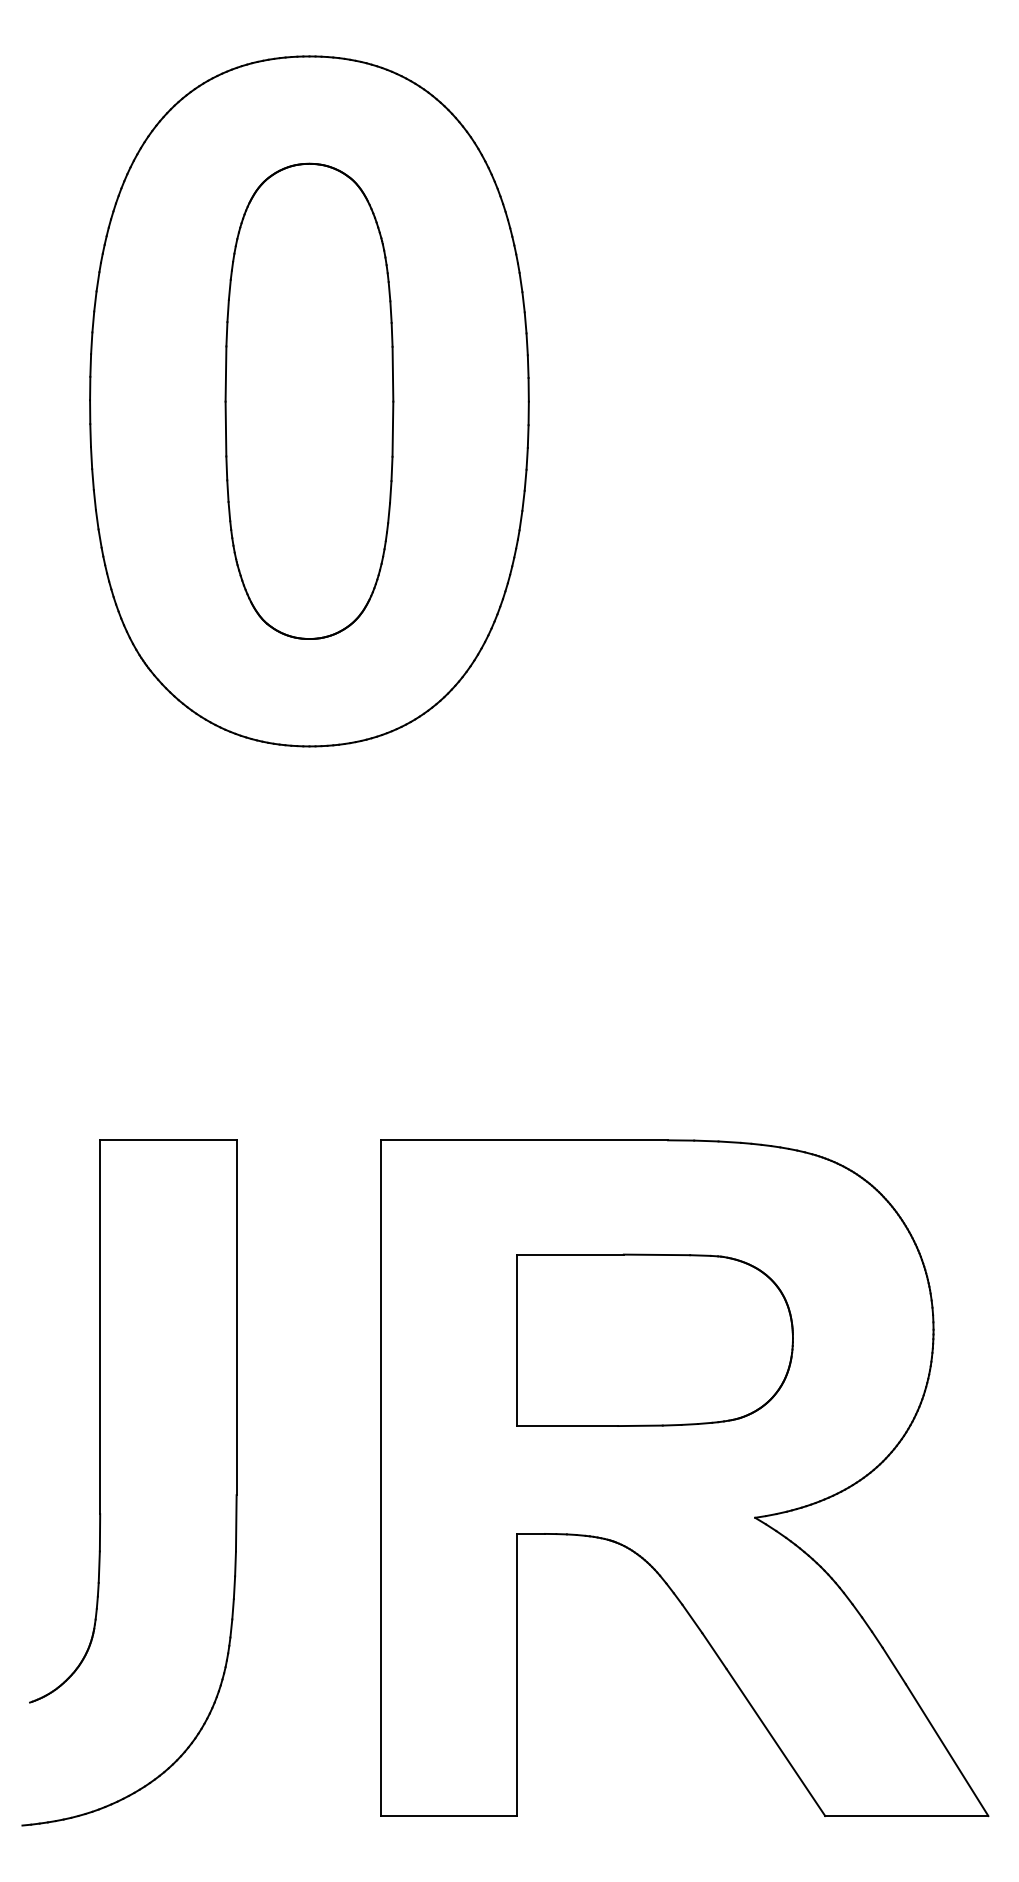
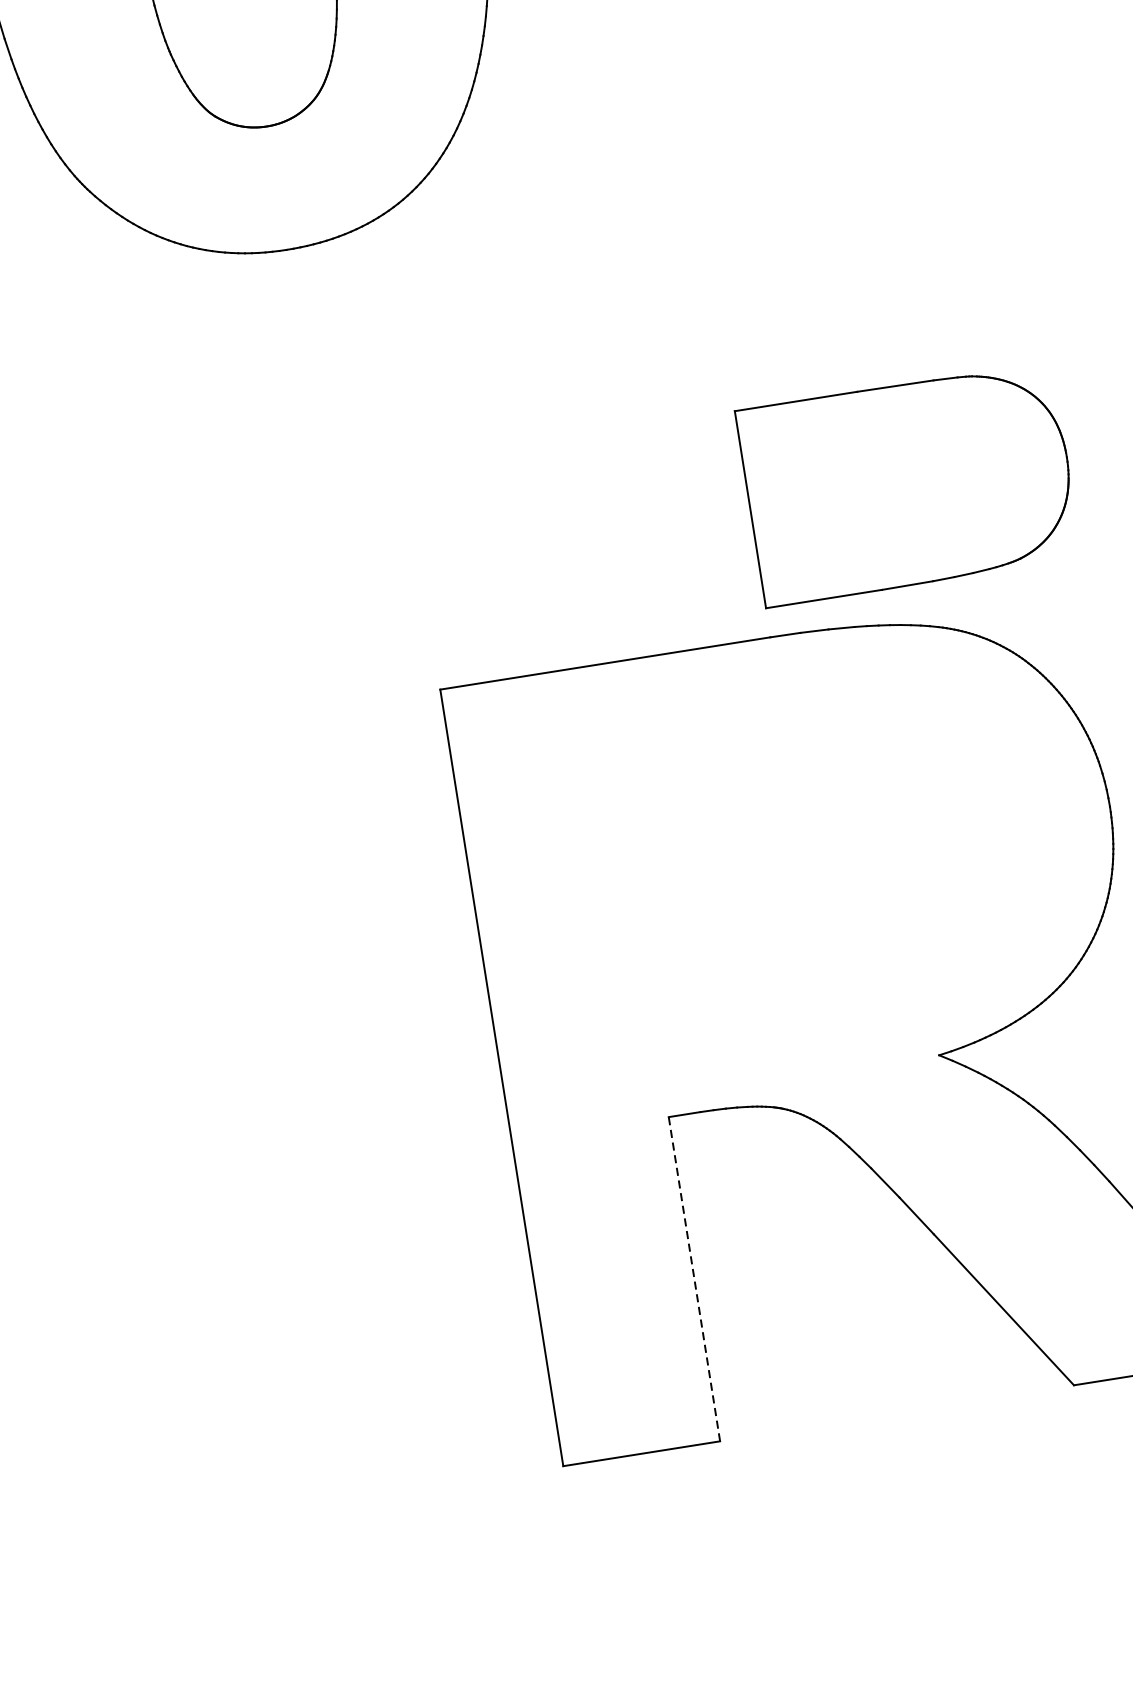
part: (654, 1339) -> (907, 483), moved
part: (100, 1482) -> (180, 1133), removed
line: (517, 1674) -> (694, 1278), solid -> dashed

